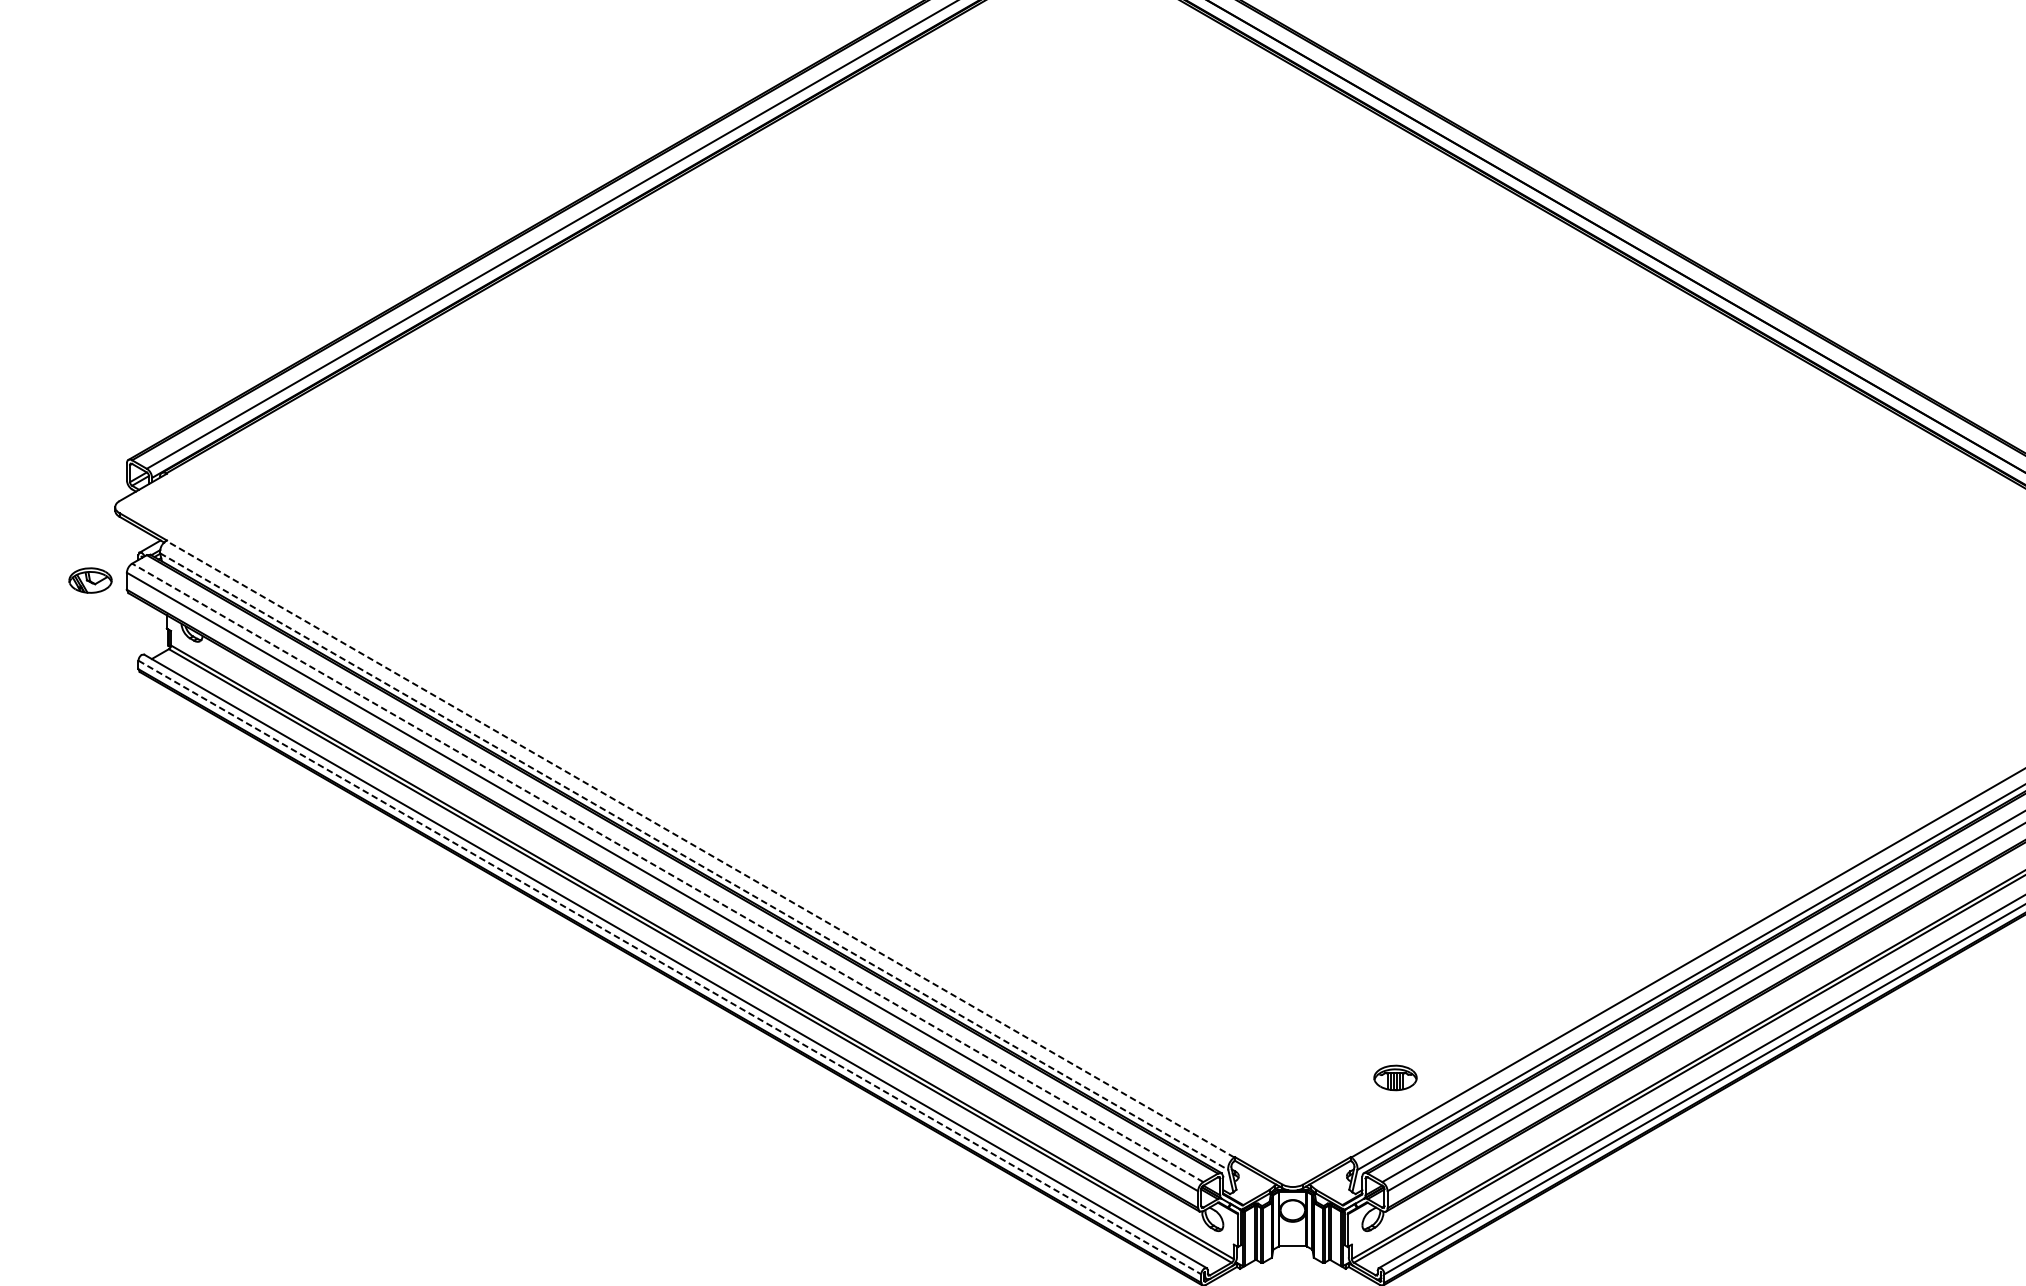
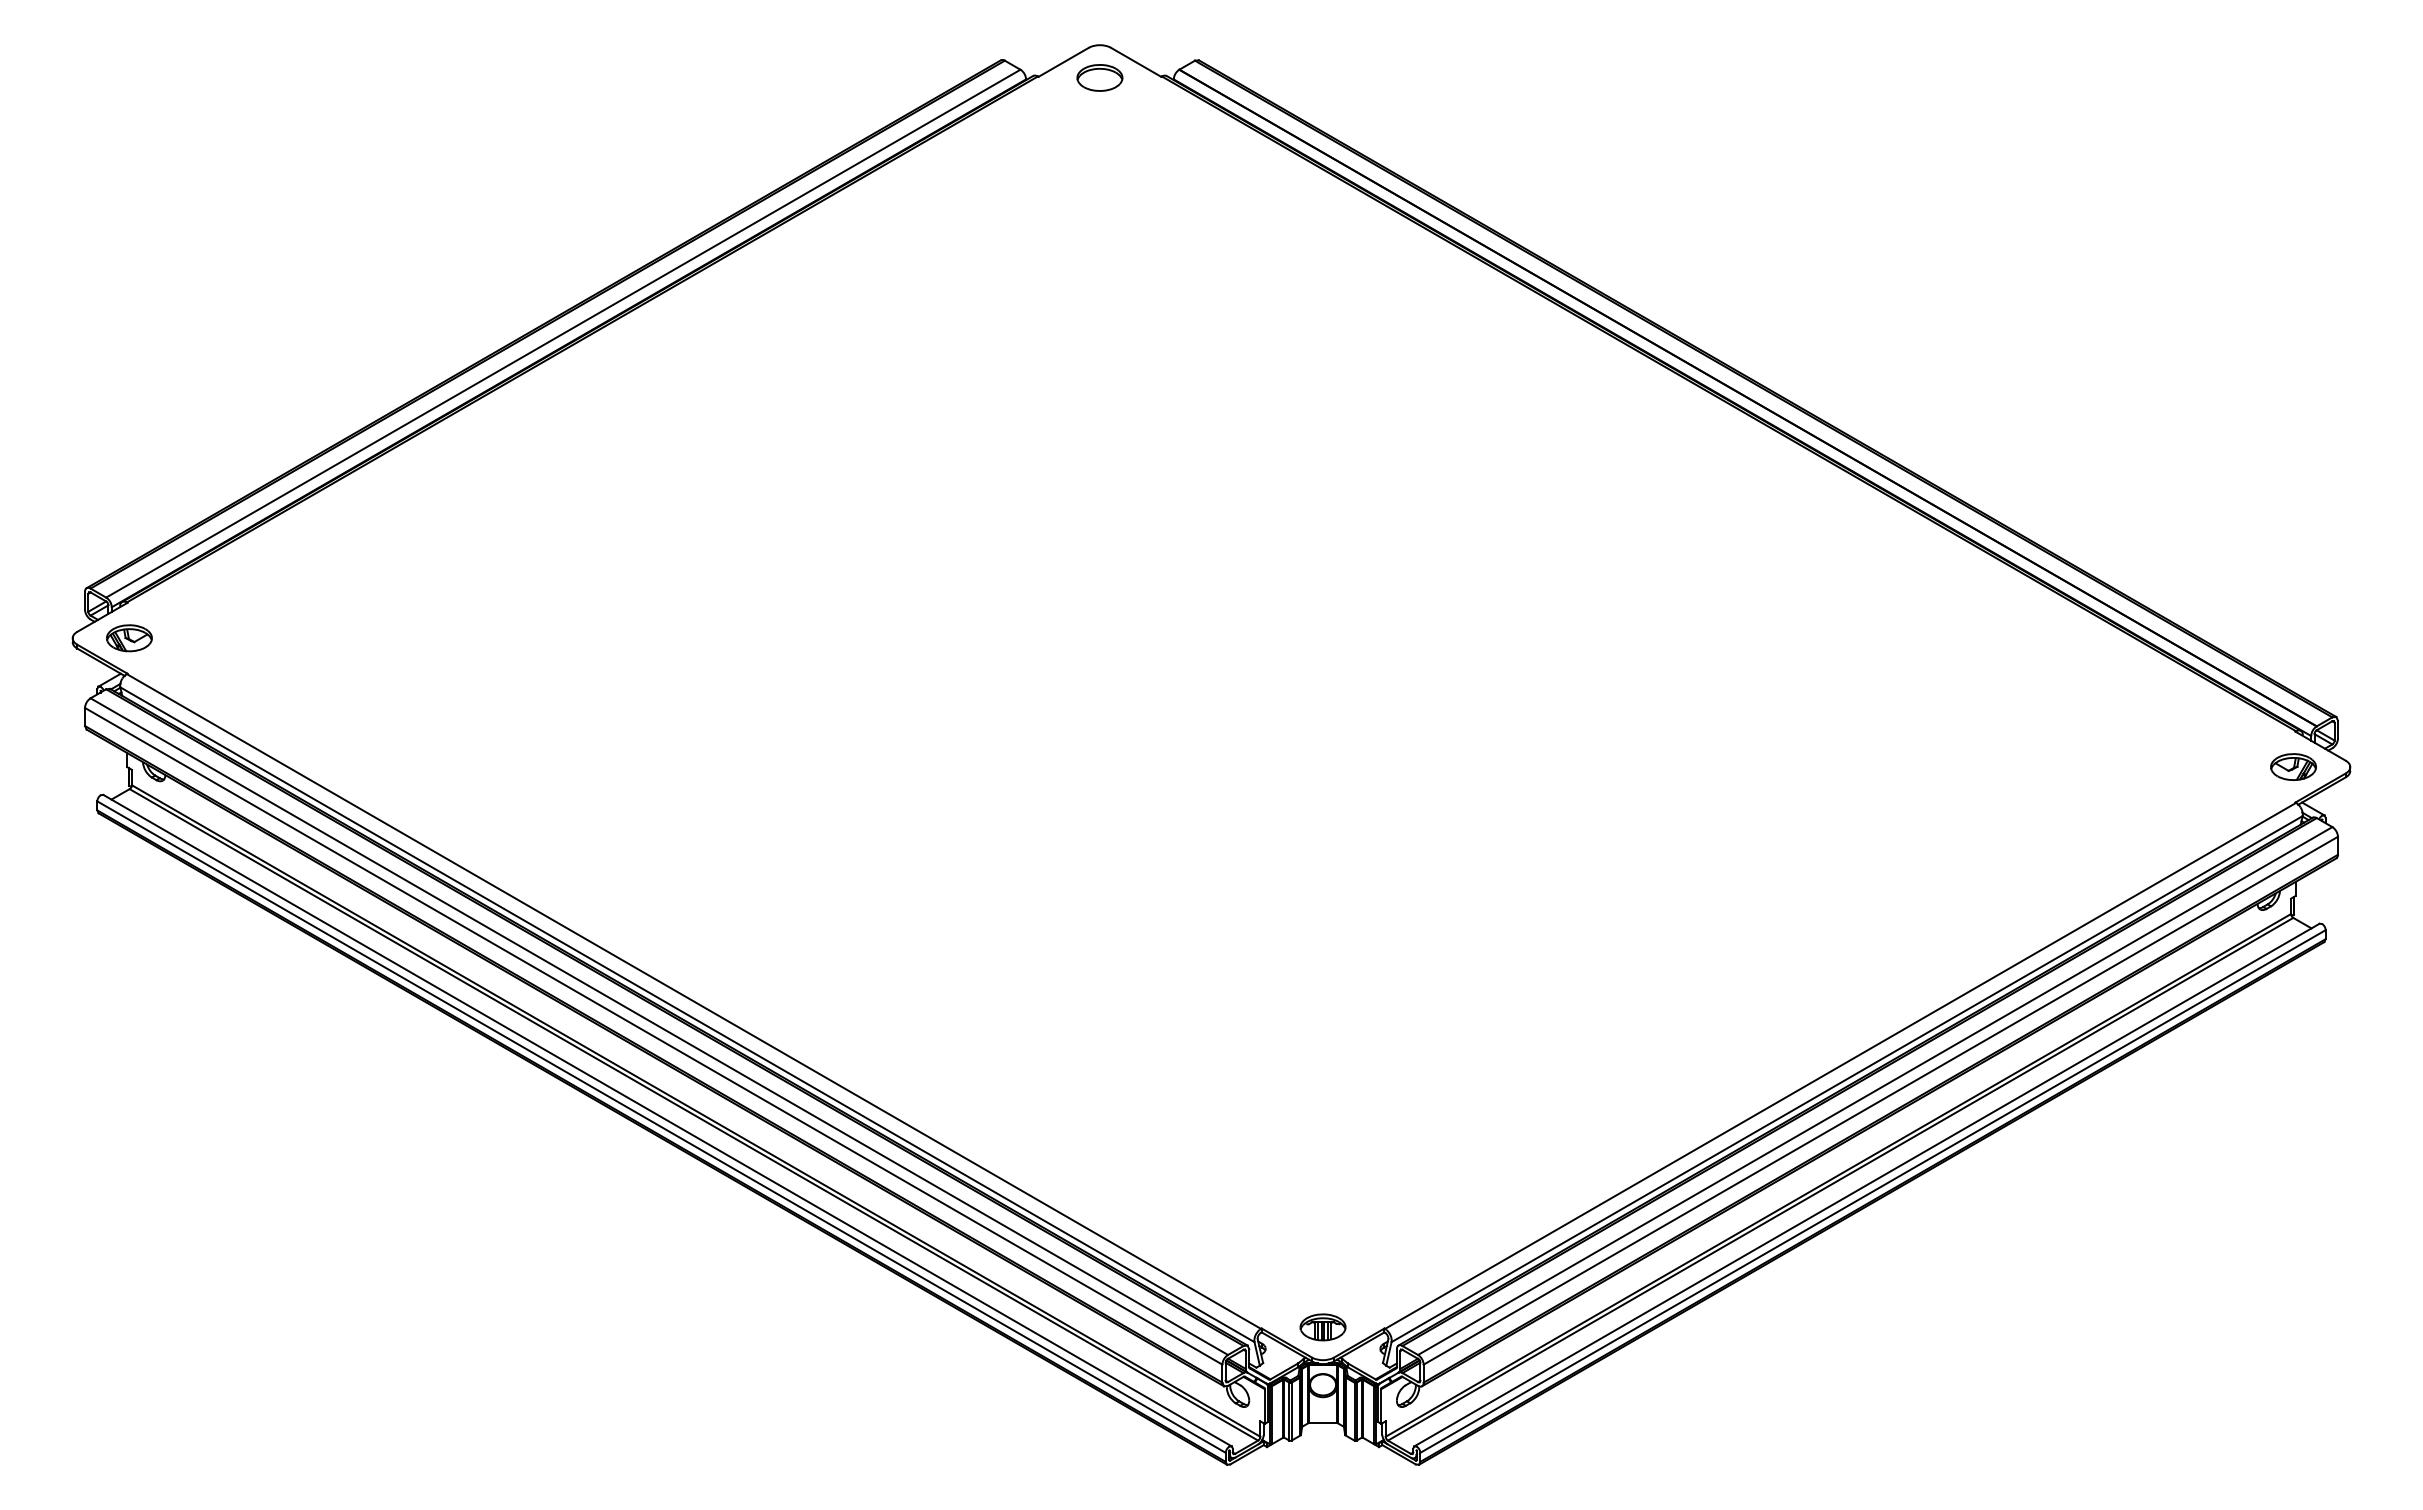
part: (90, 580) -> (129, 638), moved
line: (699, 849) -> (693, 1001), dashed -> solid
line: (694, 861) -> (687, 1014), dashed -> solid
line: (667, 872) -> (659, 1026), dashed -> solid
line: (669, 967) -> (661, 1127), dashed -> solid
part: (1395, 1078) -> (1322, 1327), moved

